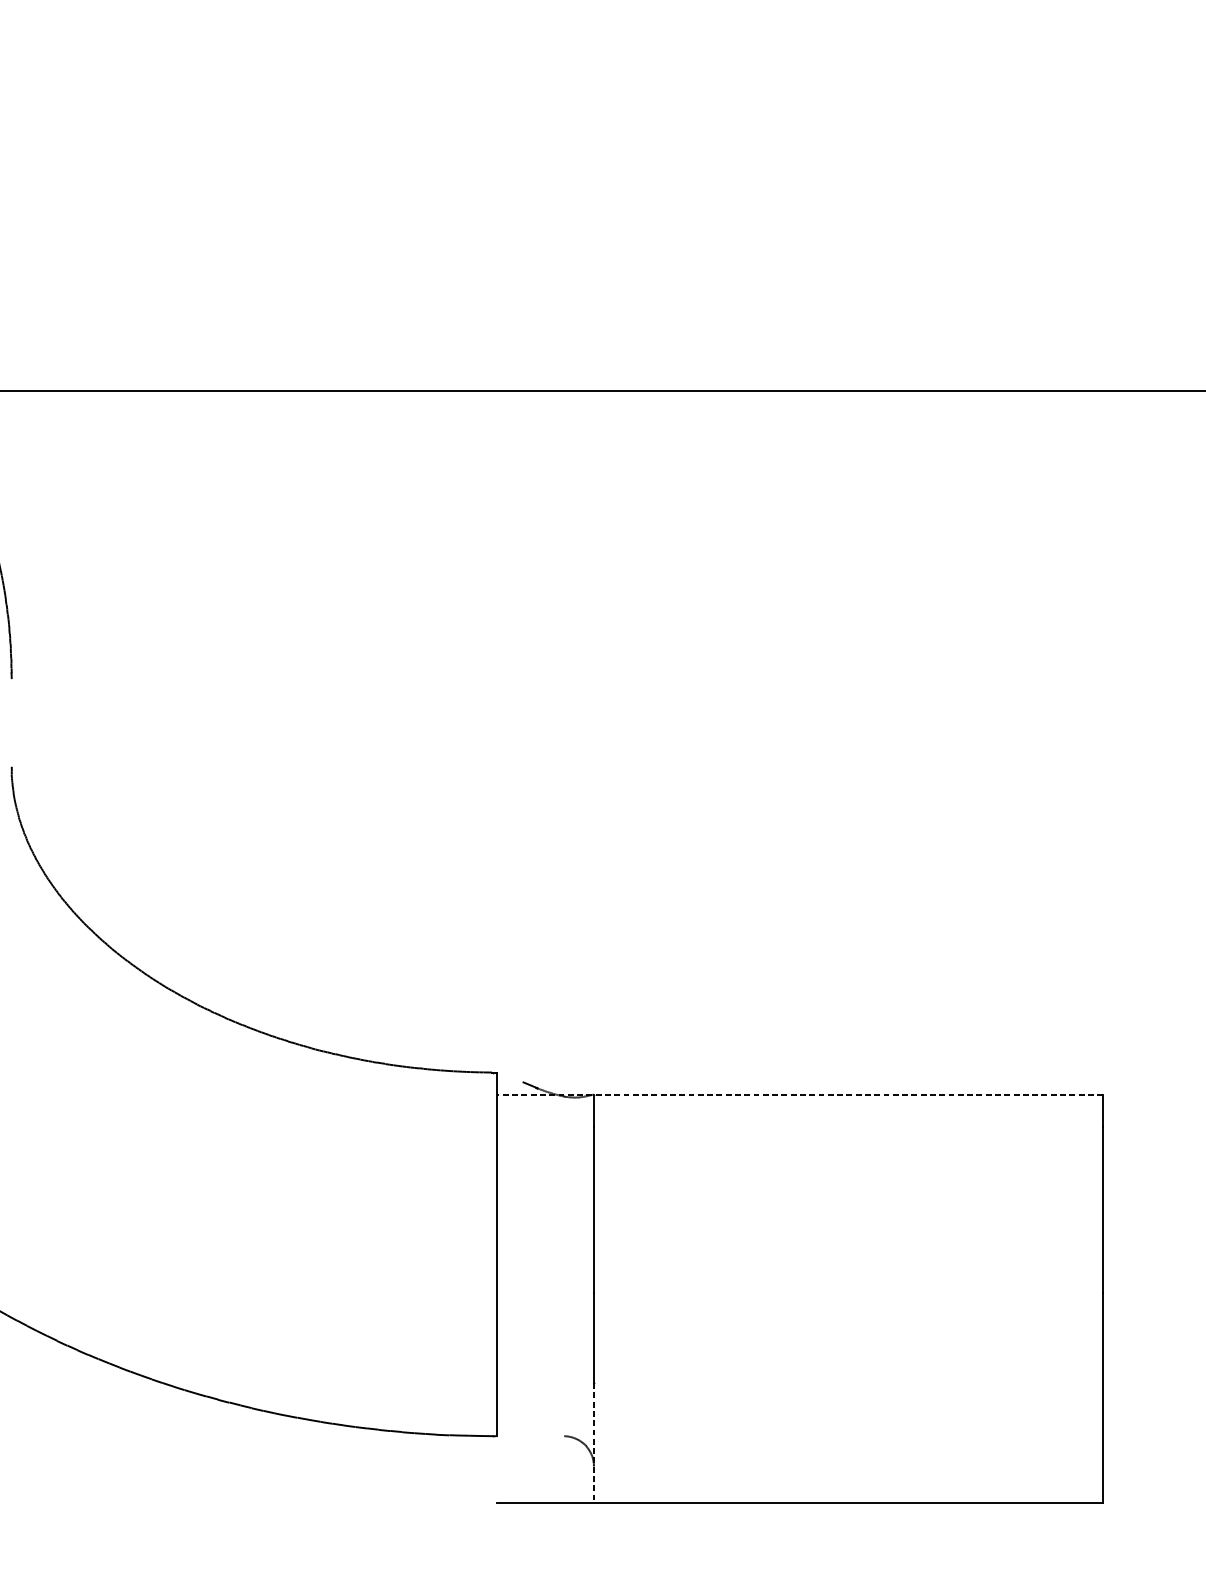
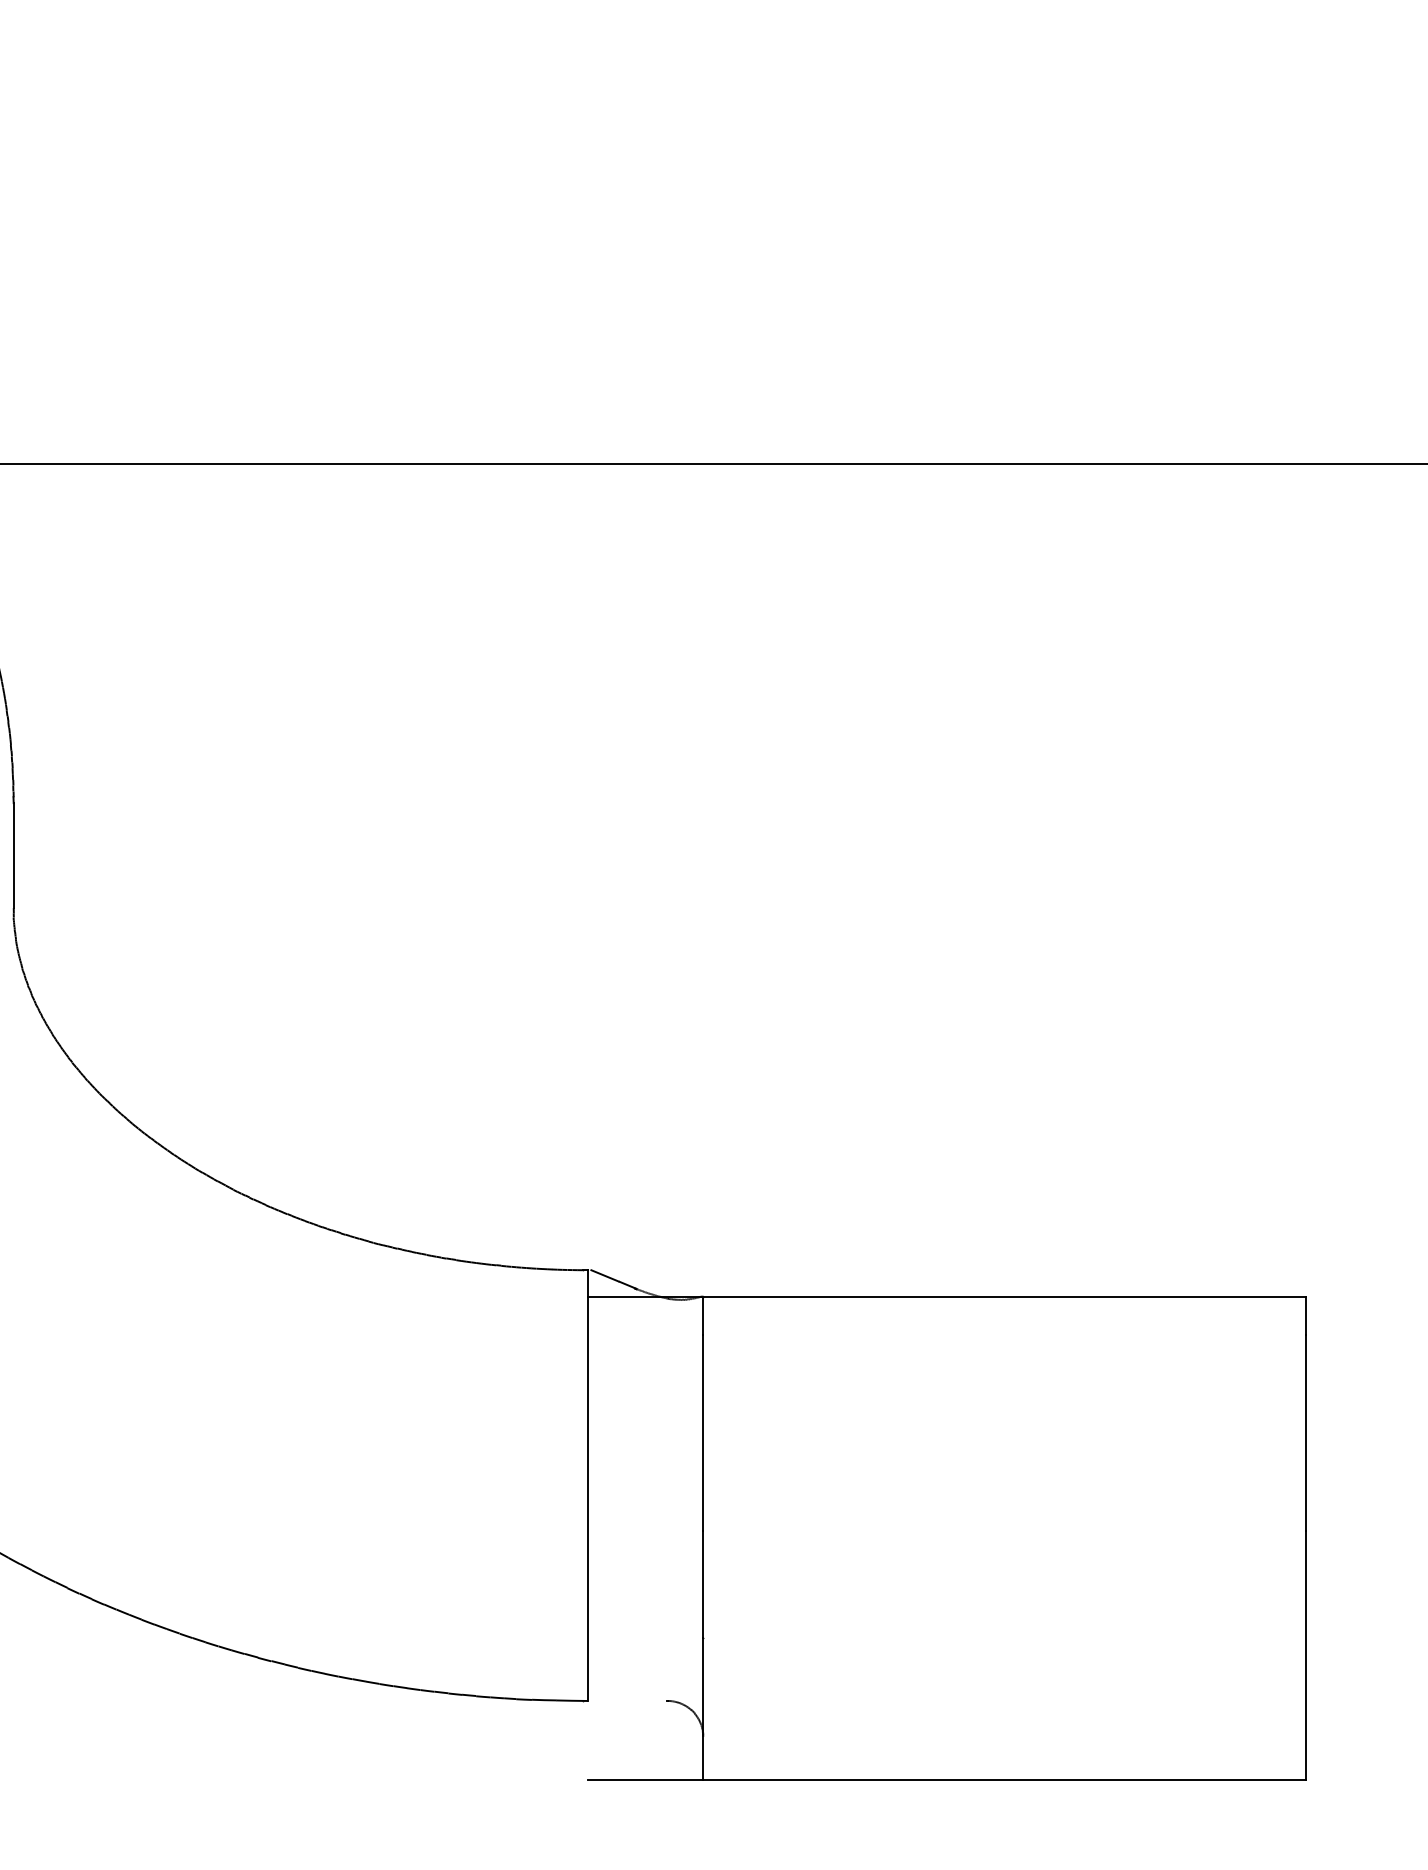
line: (11, 722) -> (13, 855), added
line: (510, 1076) -> (604, 1275), added
line: (800, 1094) -> (947, 1296), dashed -> solid
line: (594, 1442) -> (703, 1708), dashed -> solid

